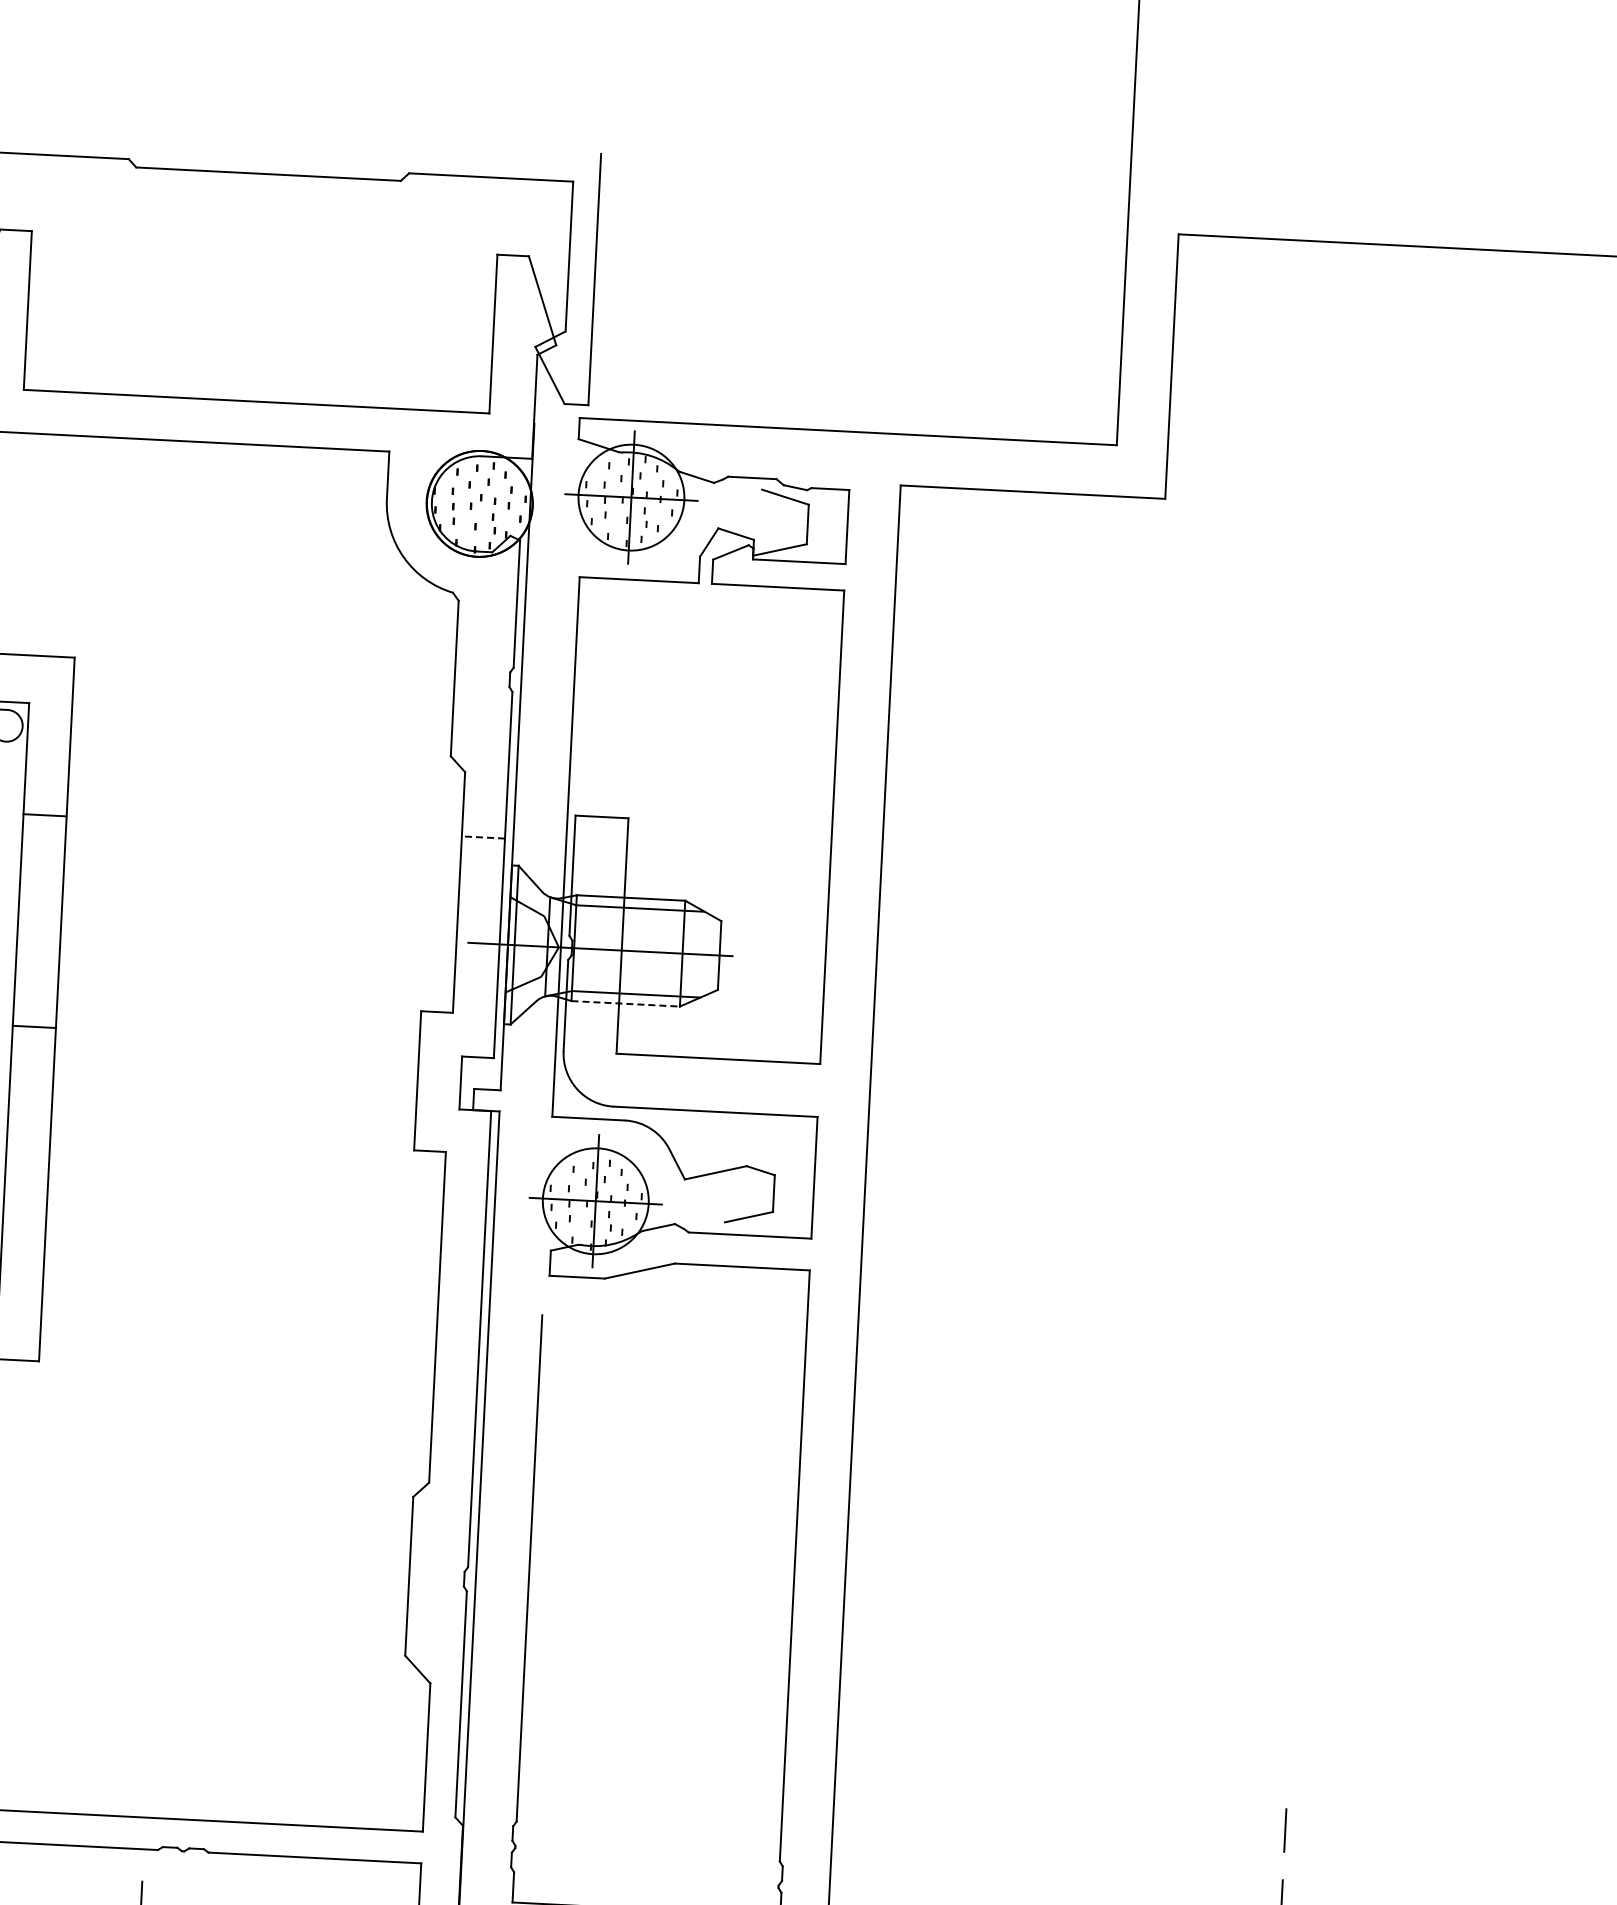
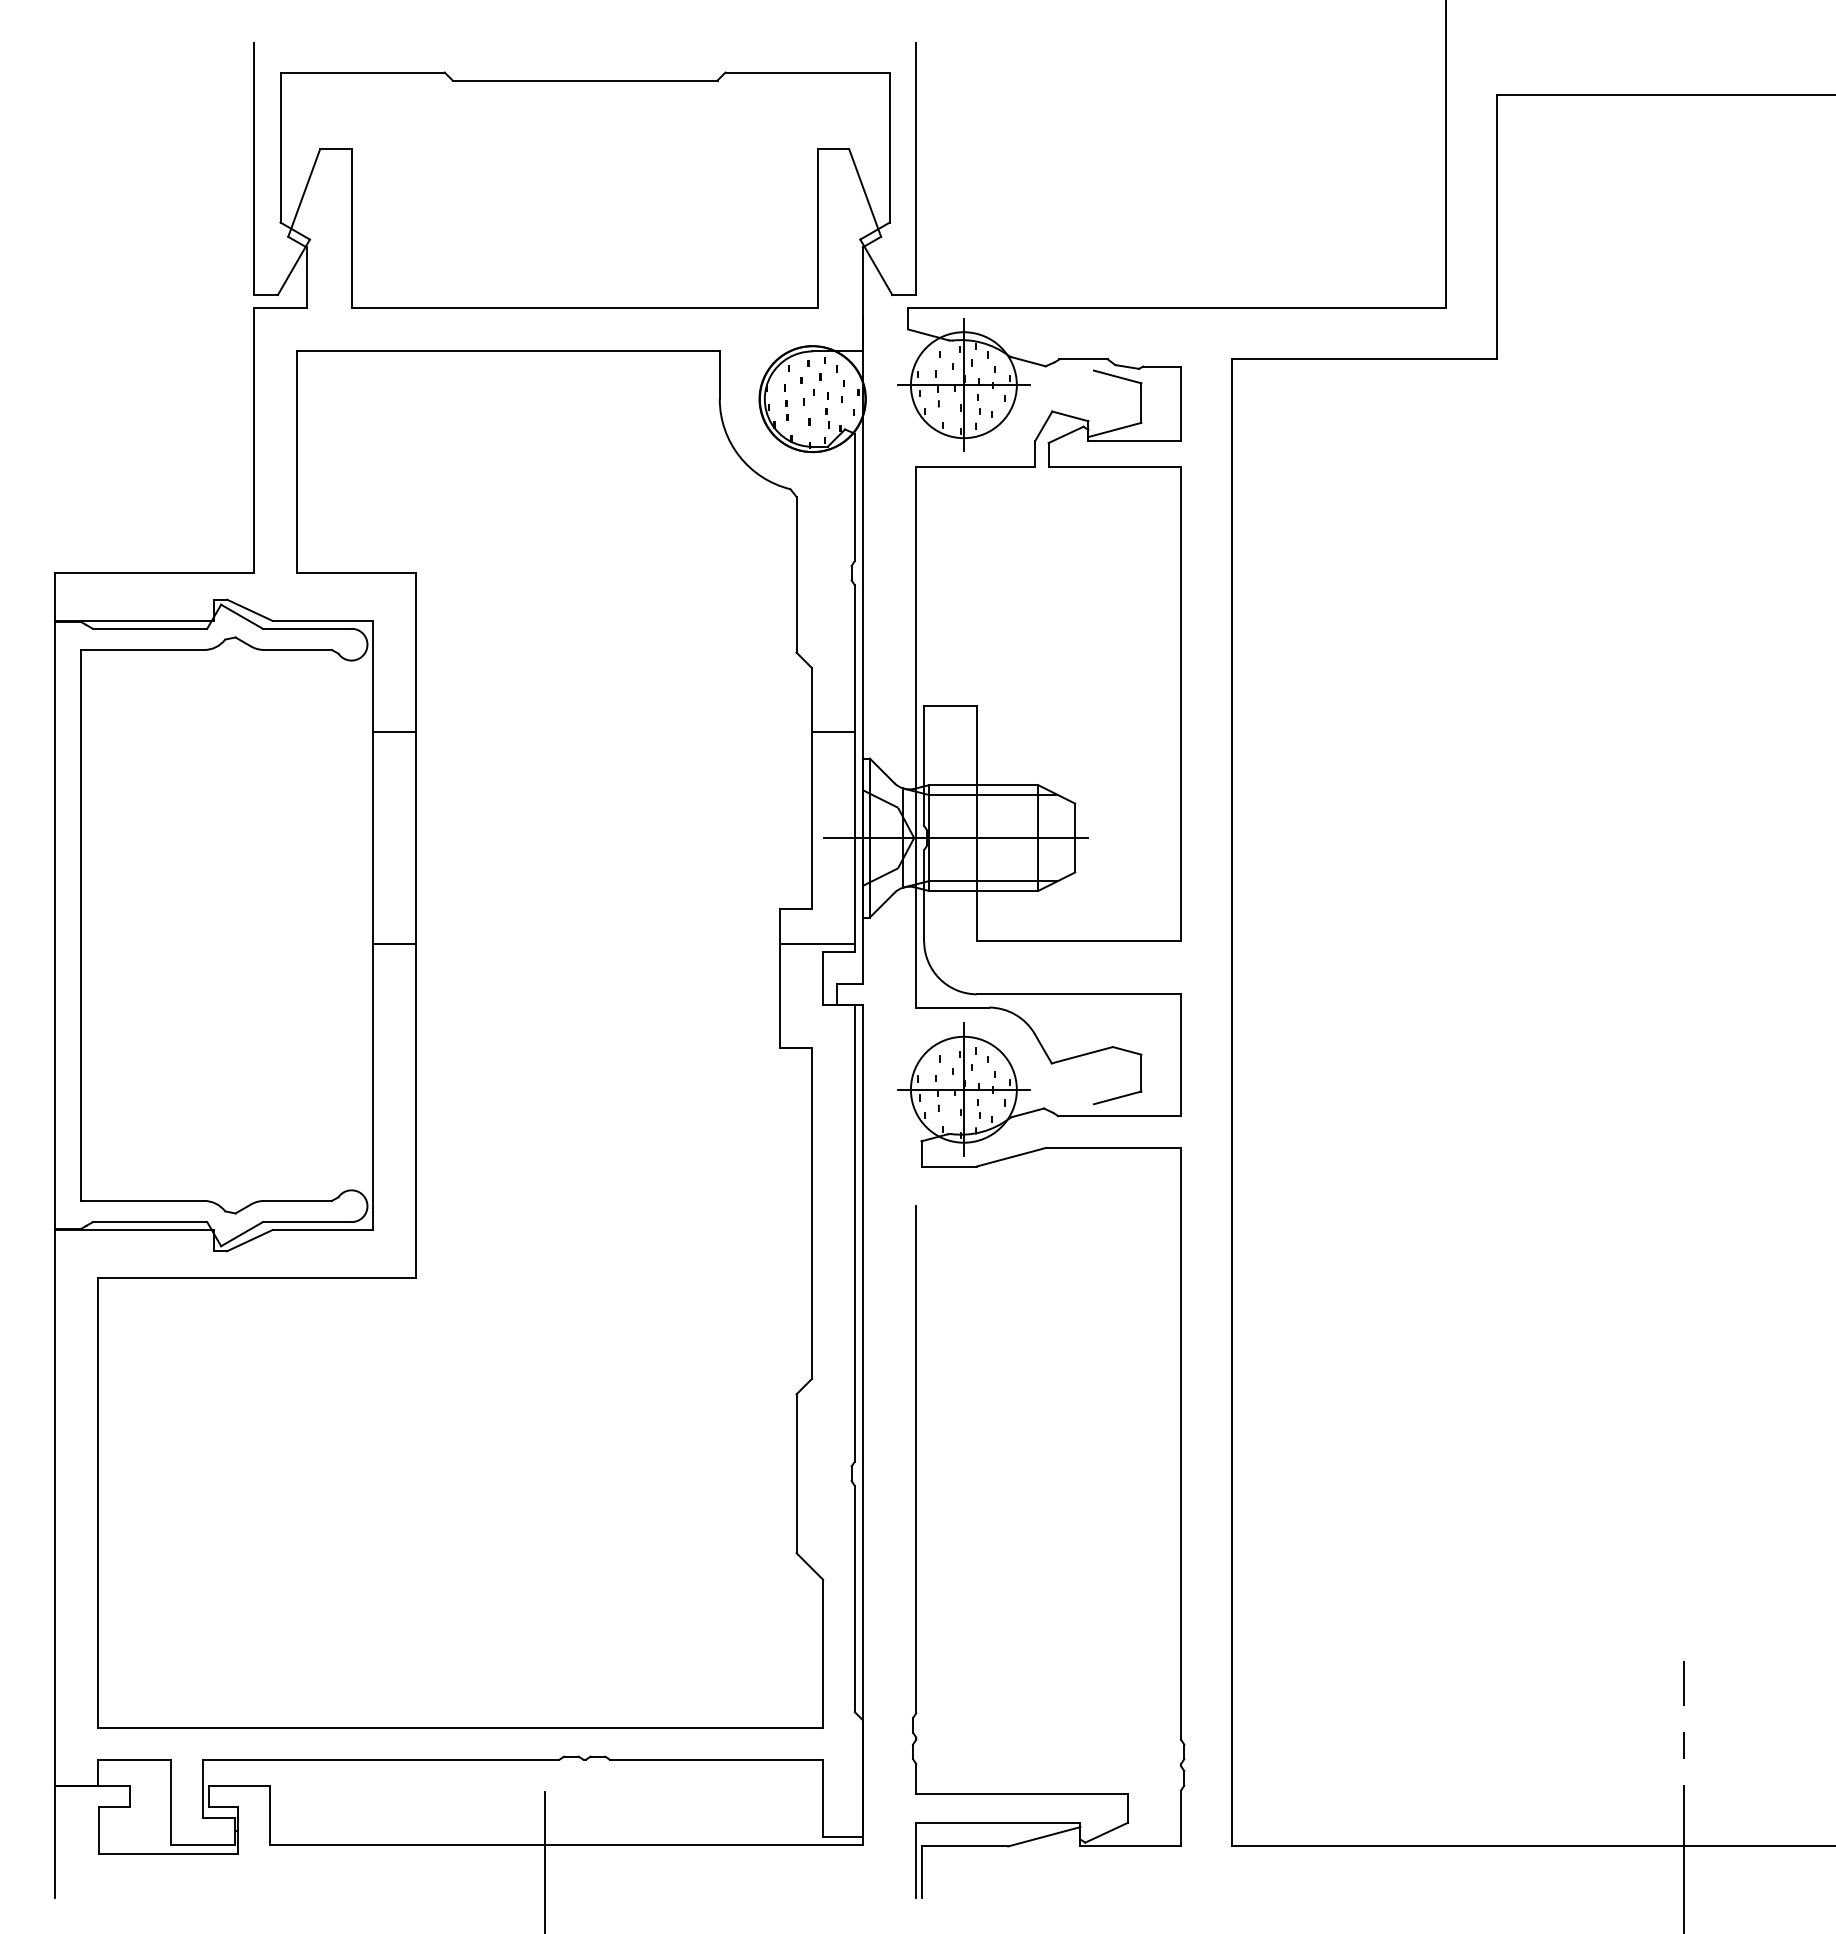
line: (483, 837) -> (833, 732), dashed -> solid
line: (626, 1004) -> (984, 891), dashed -> solid
line: (455, 1048) -> (816, 944), added

